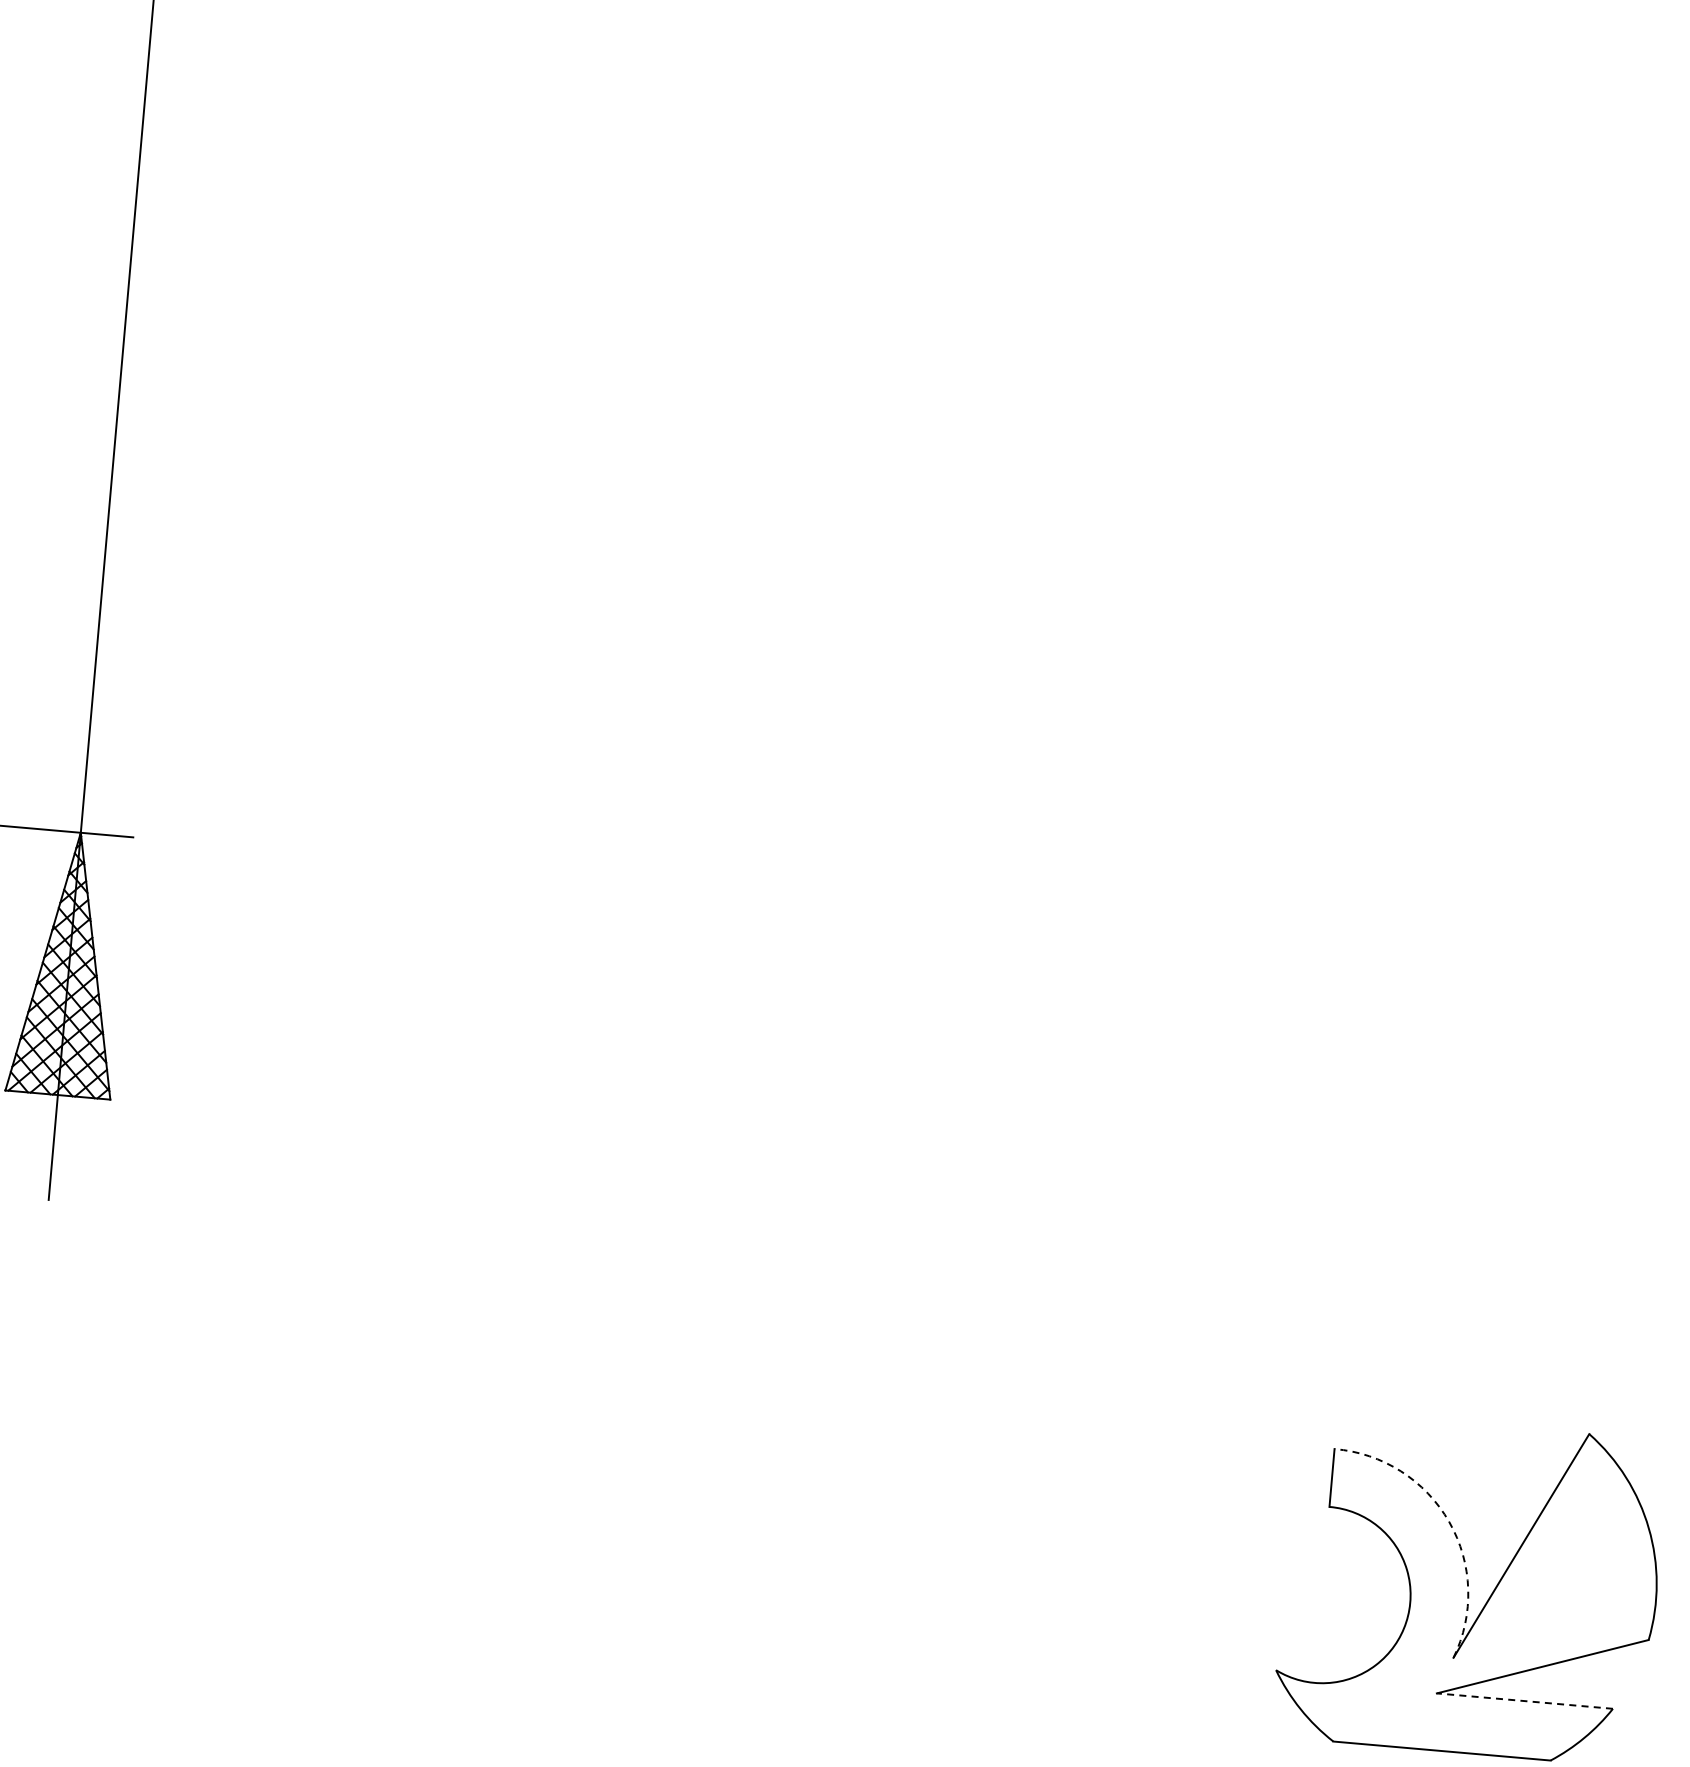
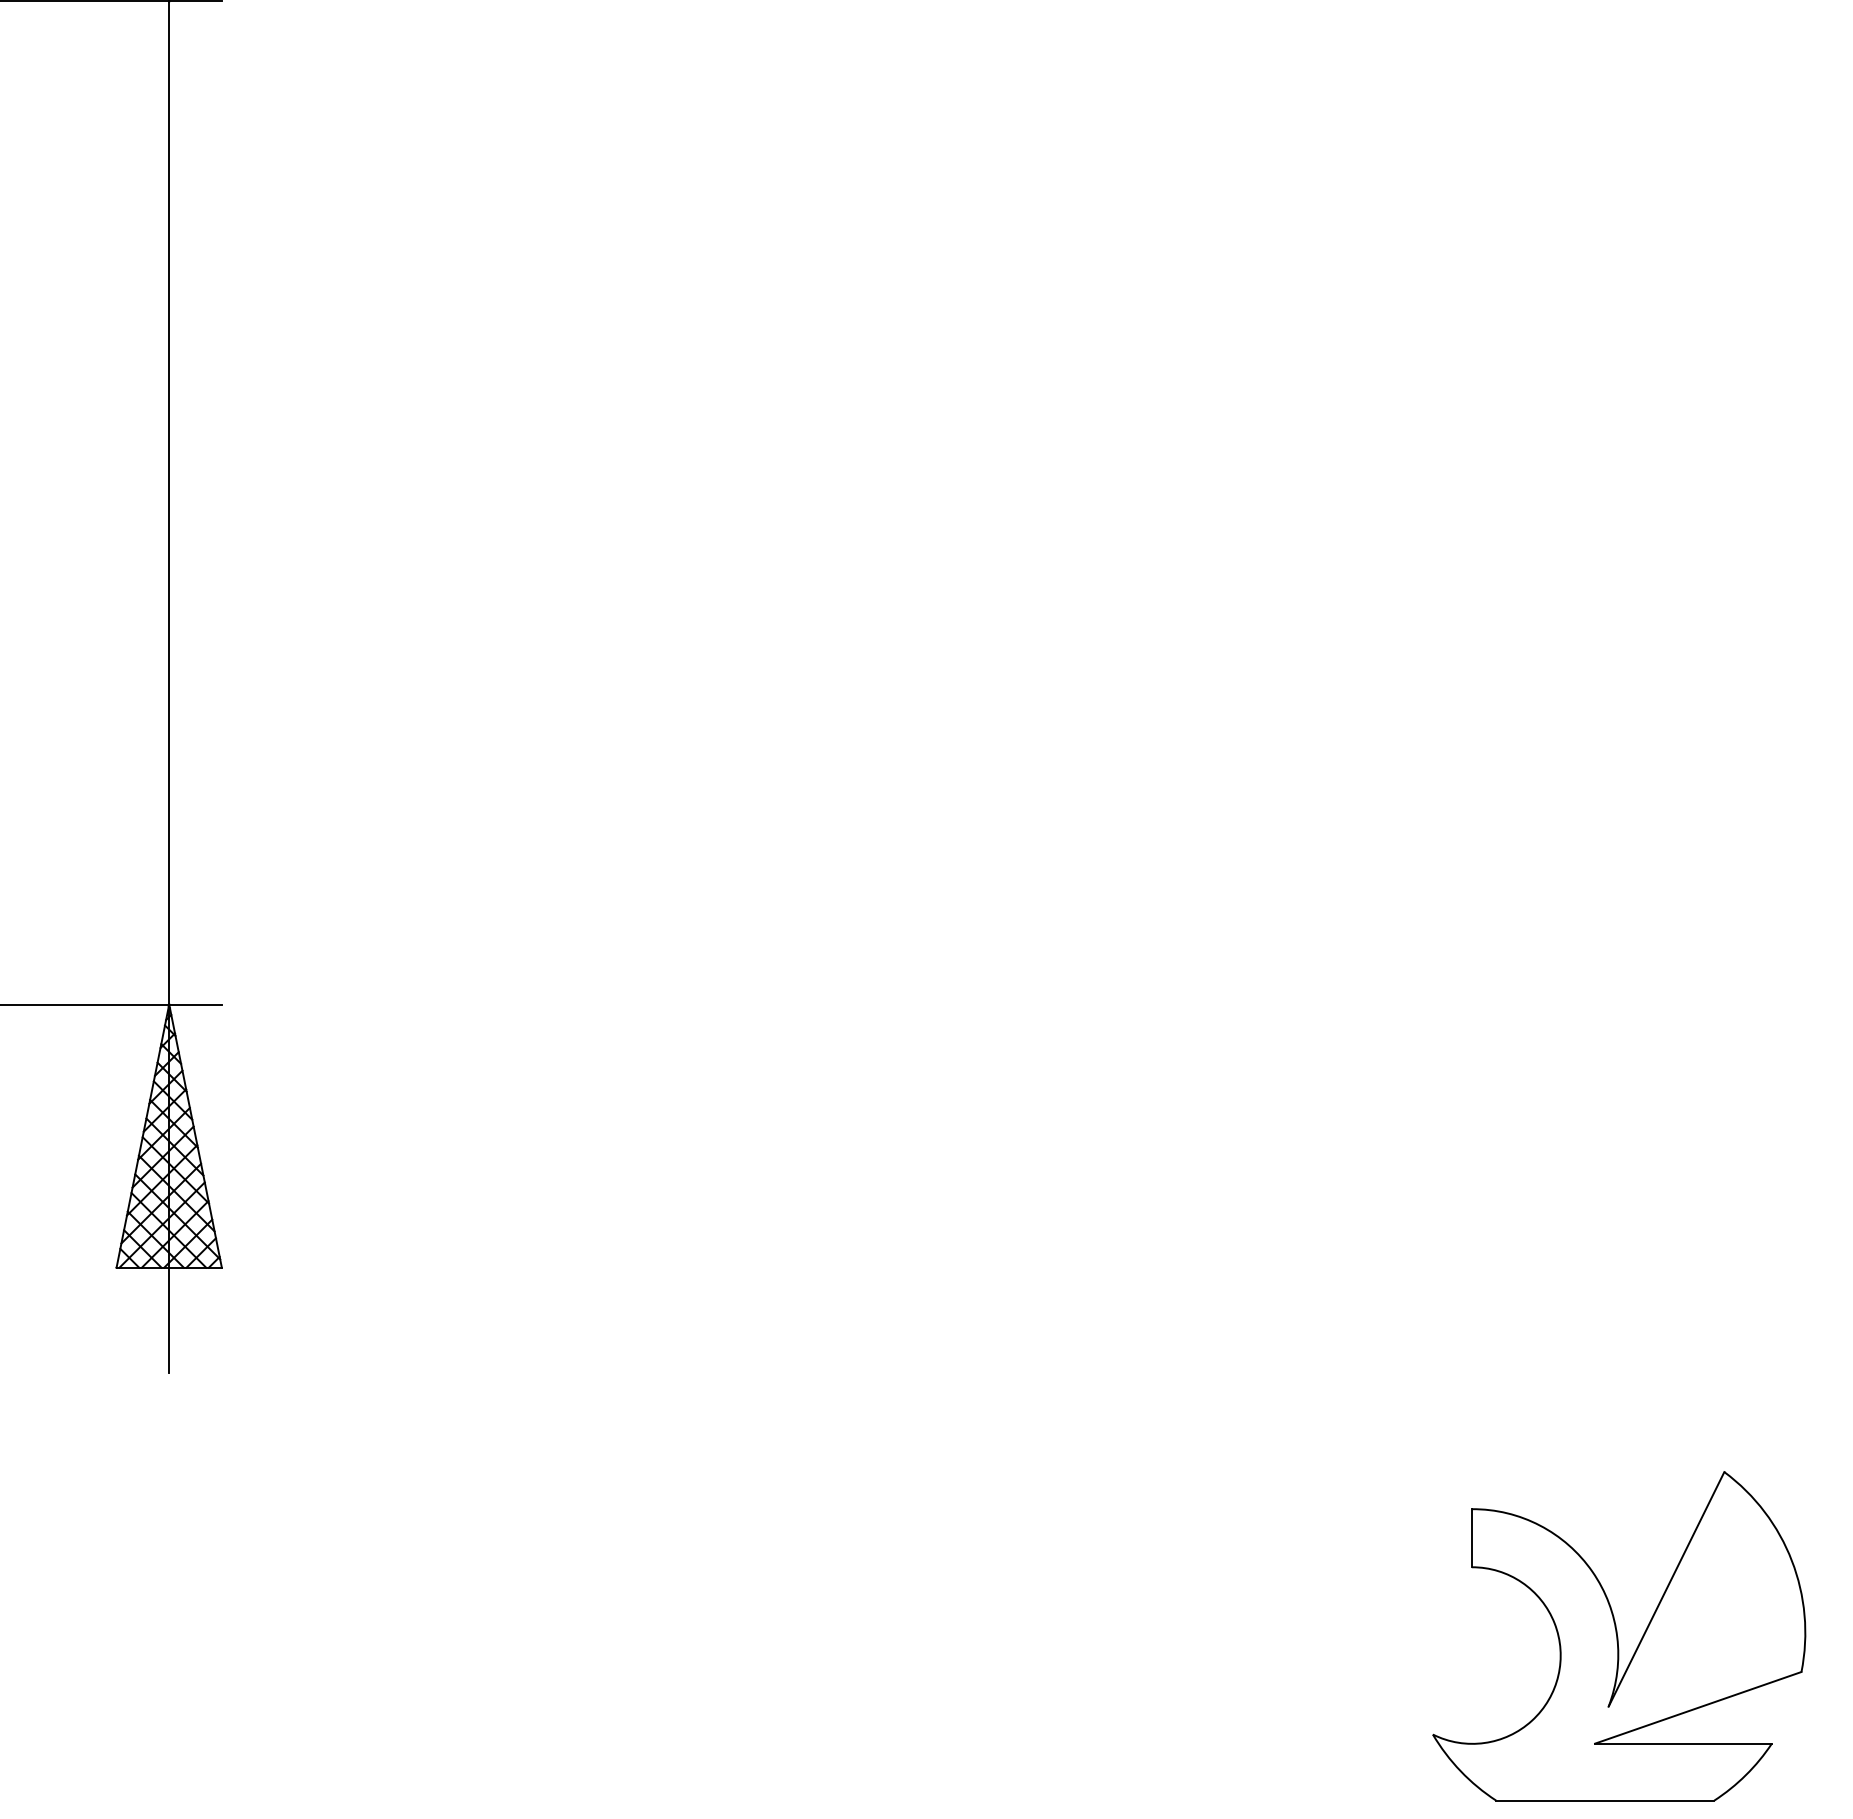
arc: (1449, 1521) -> (1592, 1571), dashed -> solid
line: (1523, 1700) -> (1682, 1743), dashed -> solid

